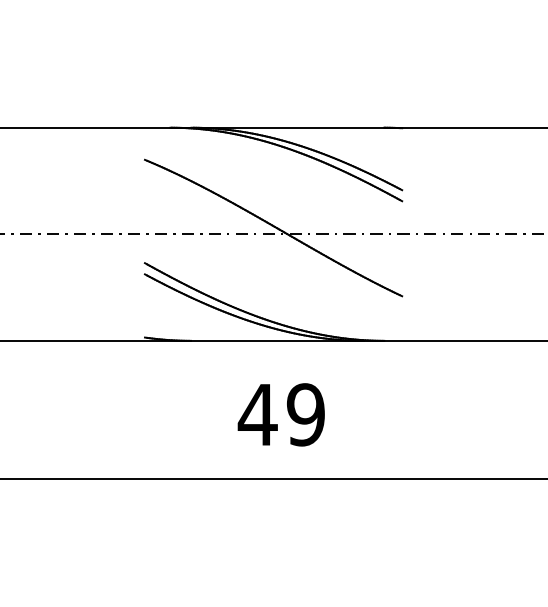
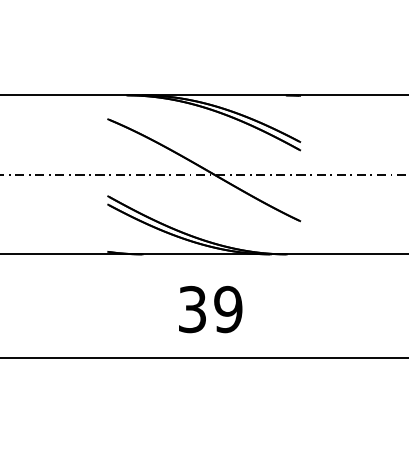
text: (257, 414) -> (192, 309), 49 -> 39

